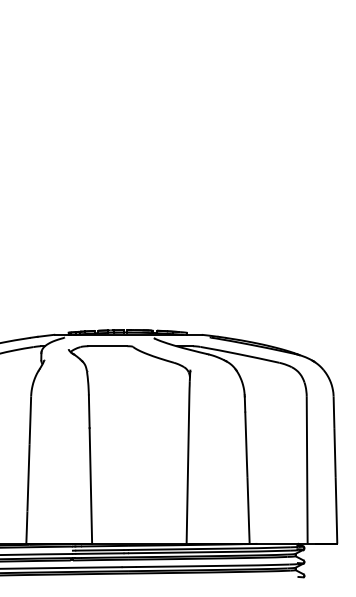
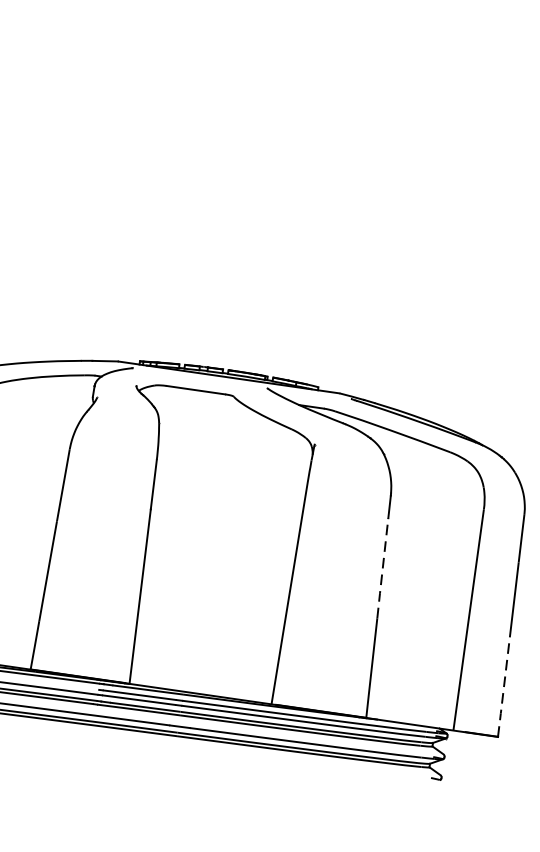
line: (246, 444) -> (383, 567), solid -> dashed
line: (336, 511) -> (503, 688), solid -> dashed

